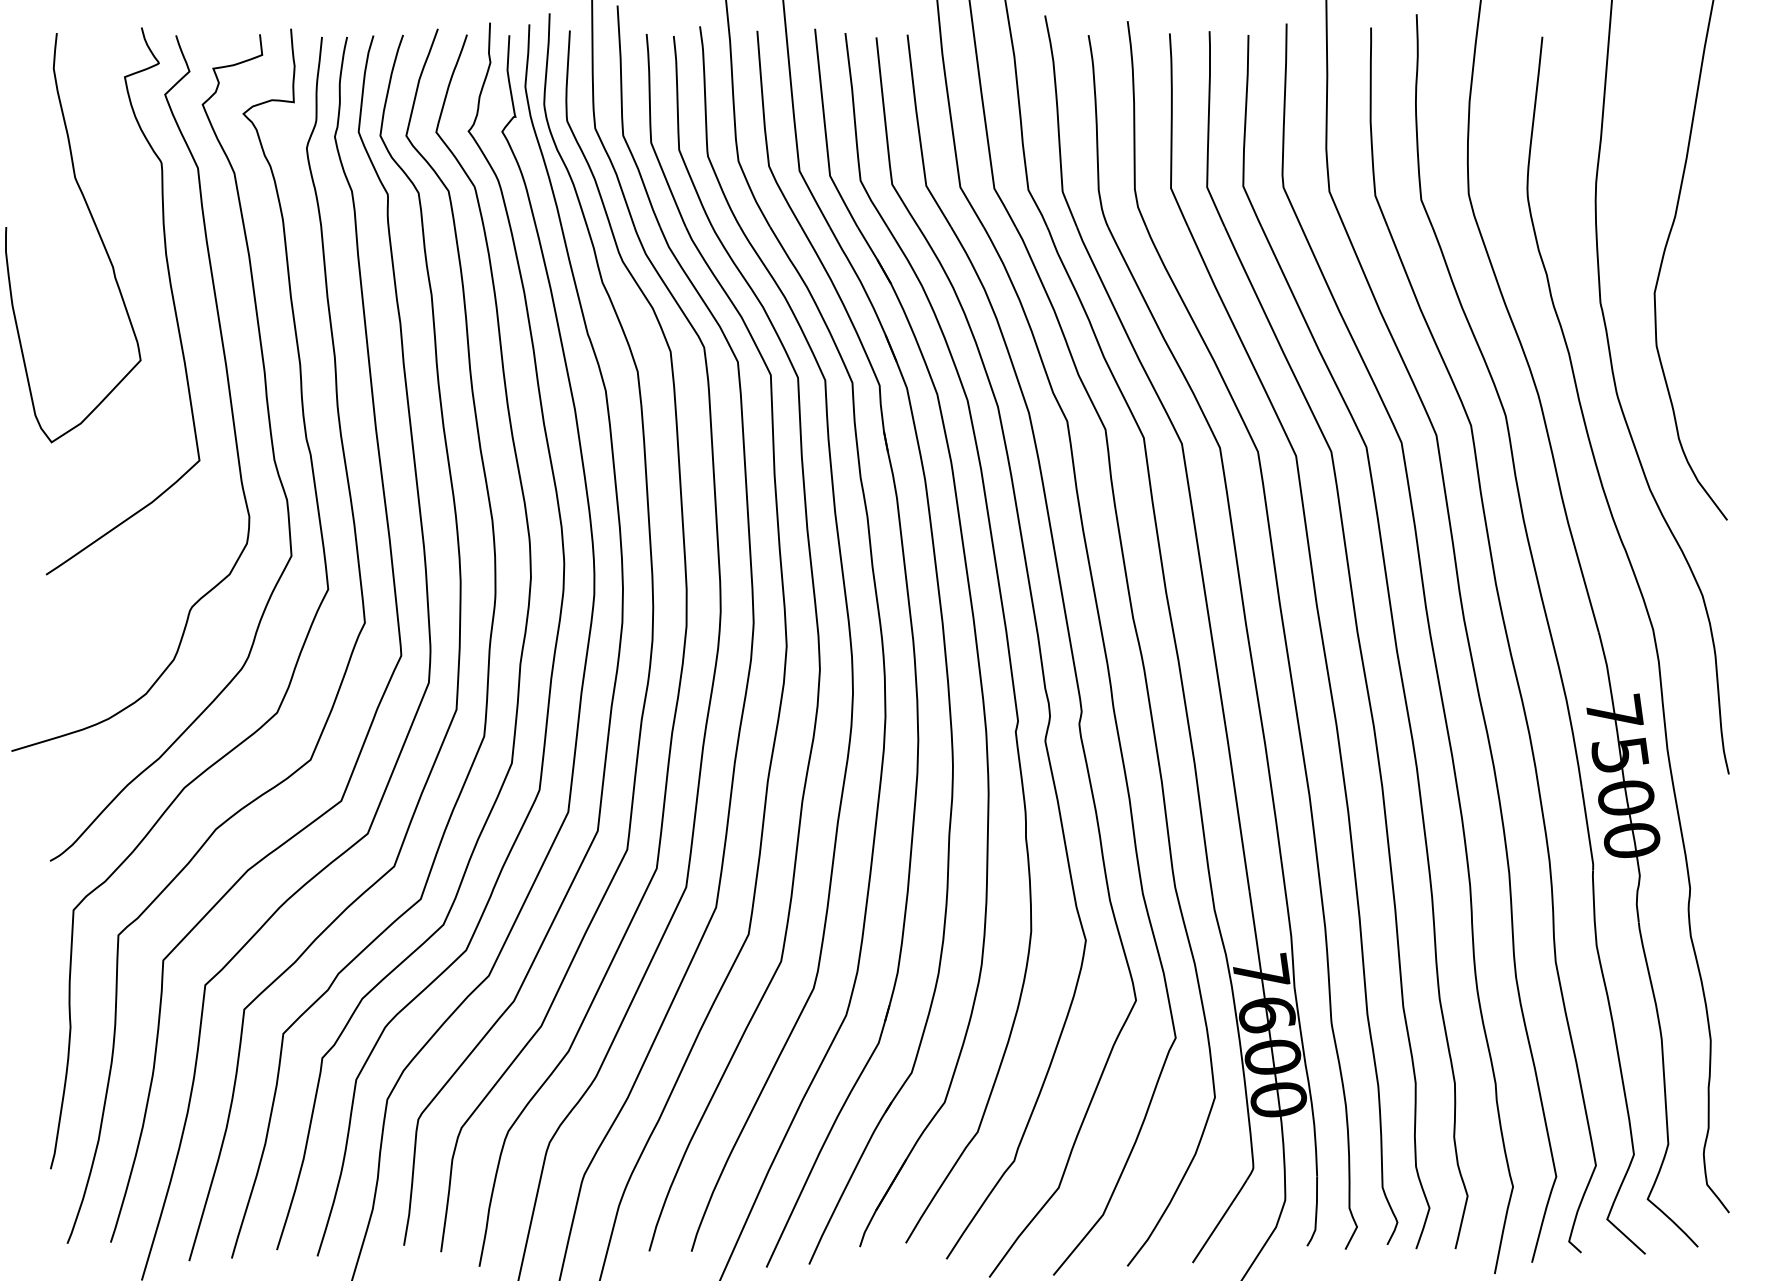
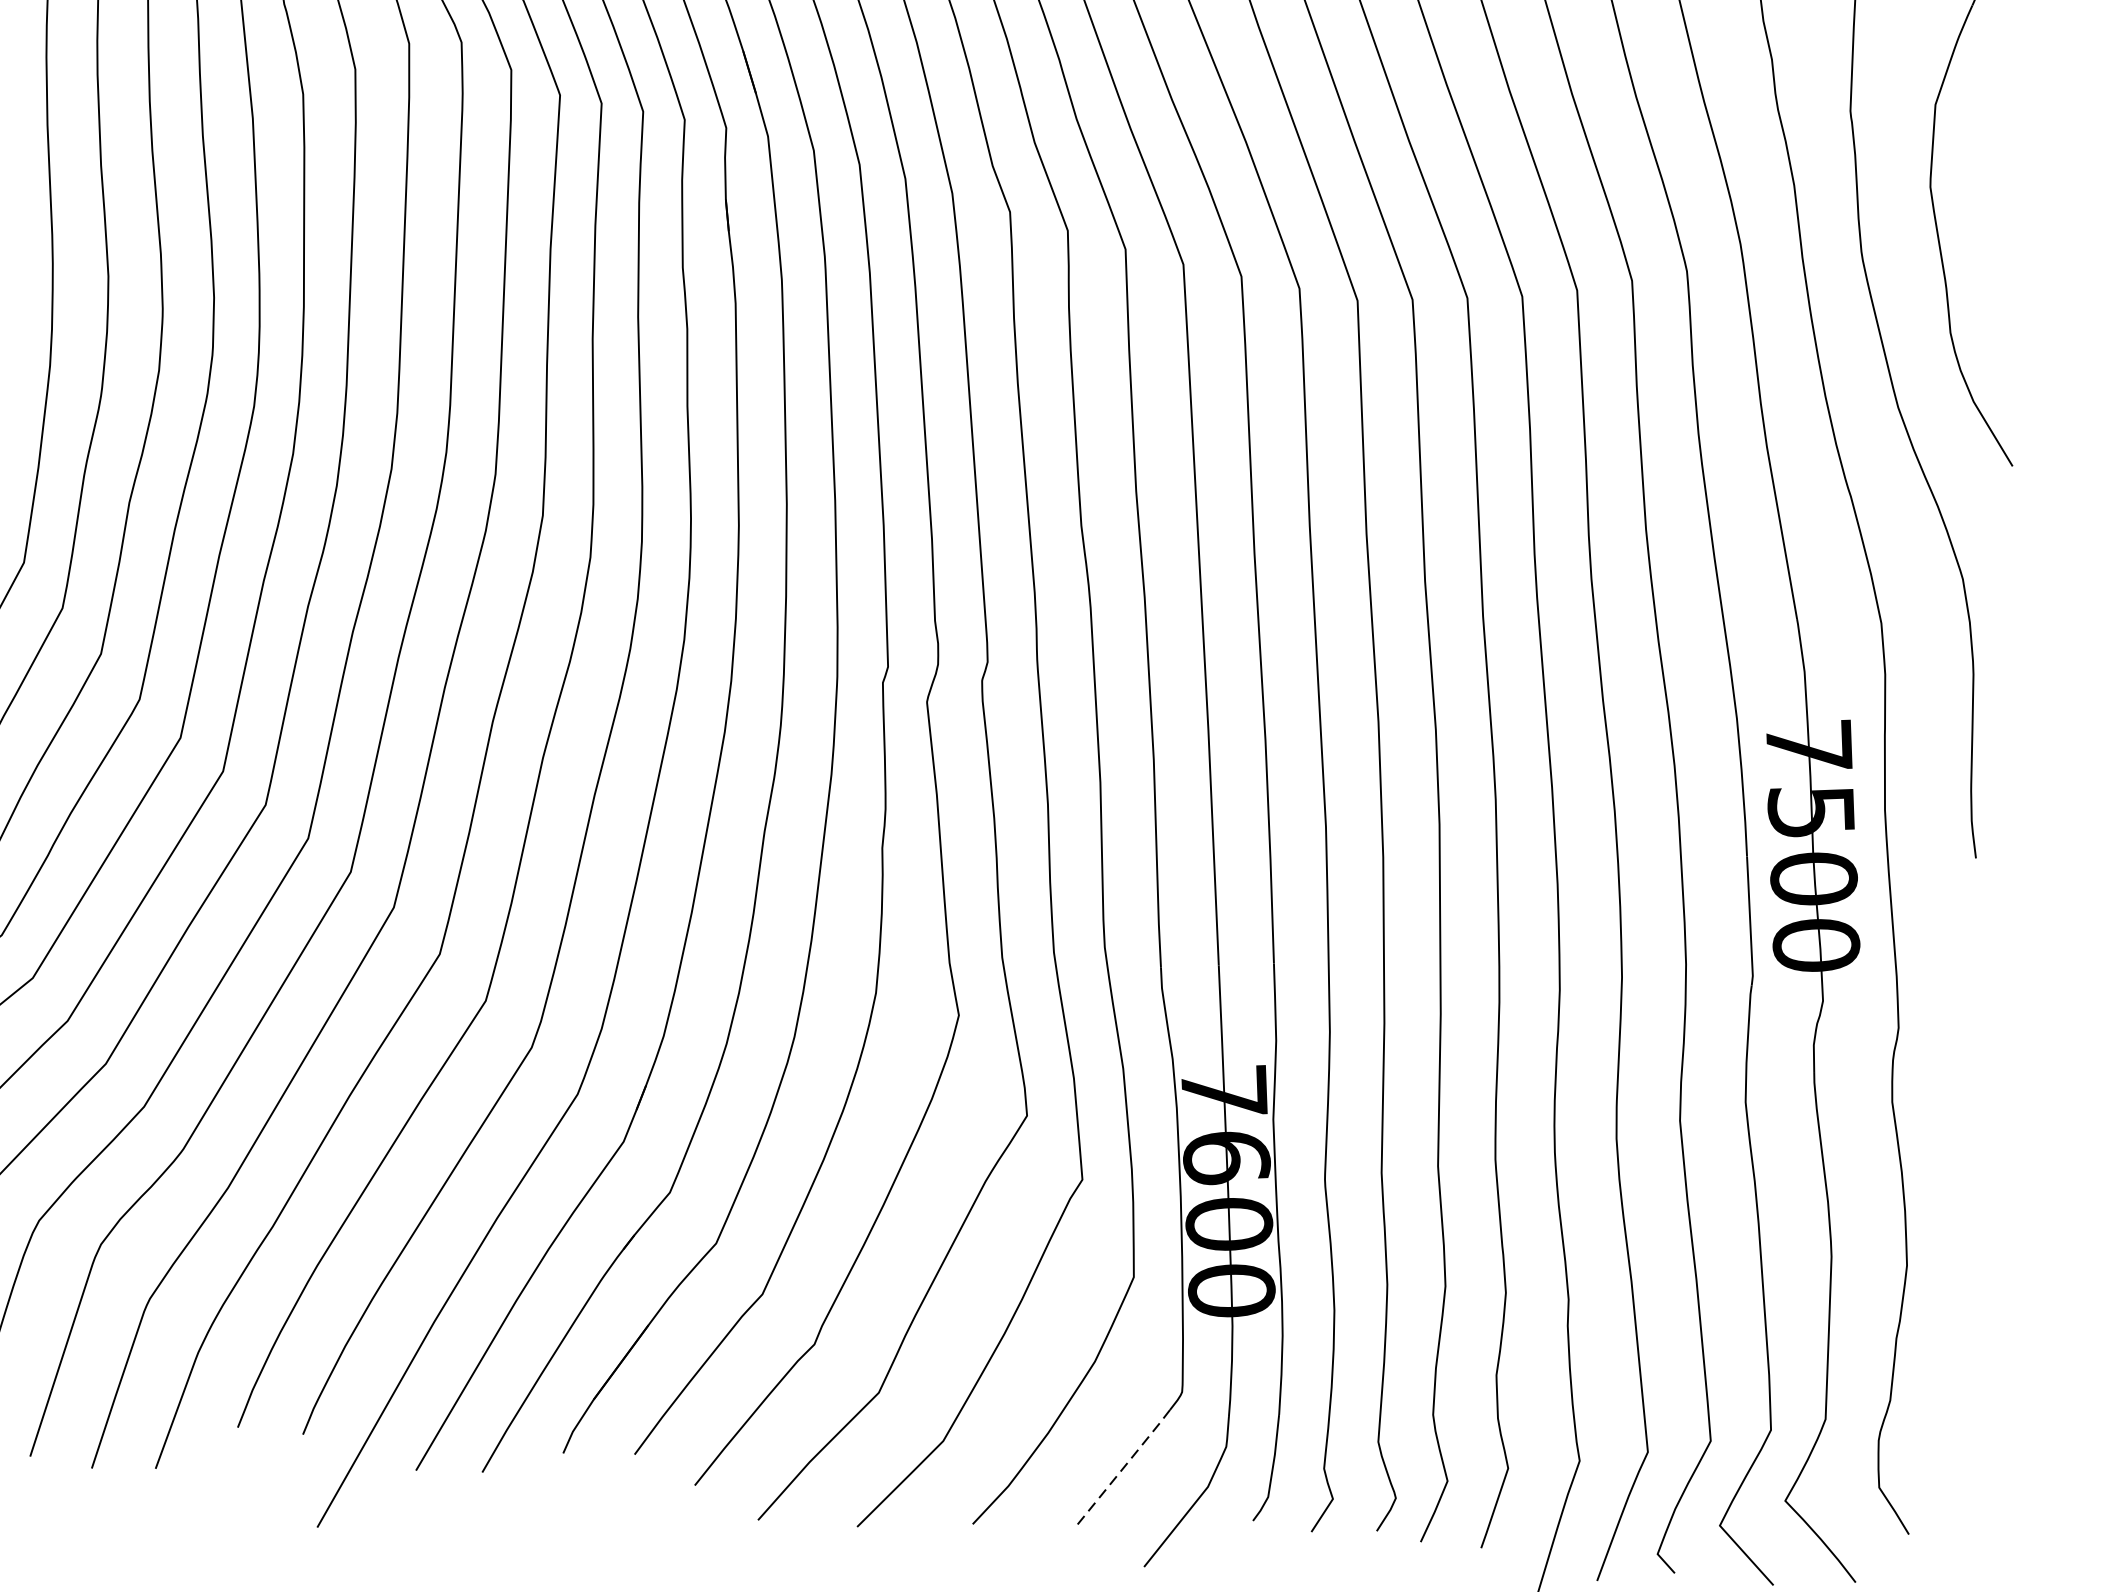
line: (1220, 1220) -> (1123, 1467), solid -> dashed

